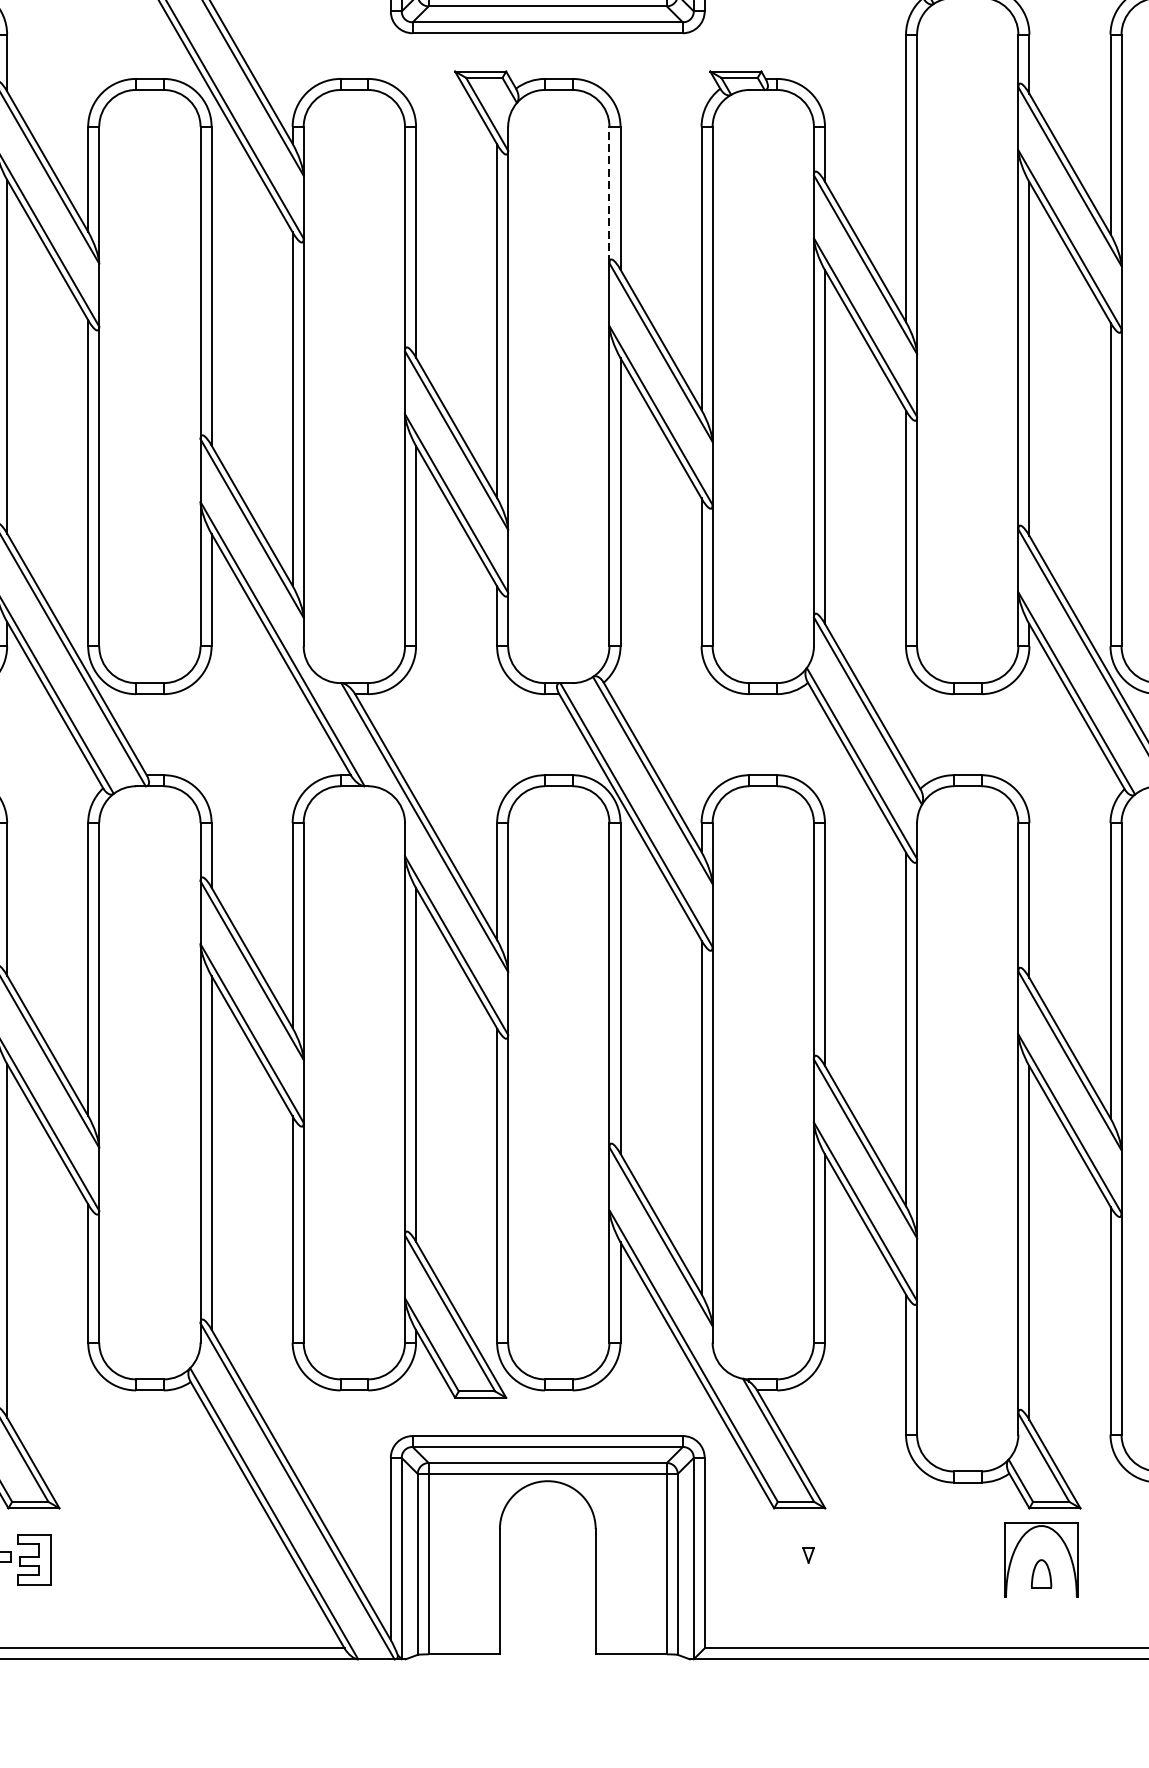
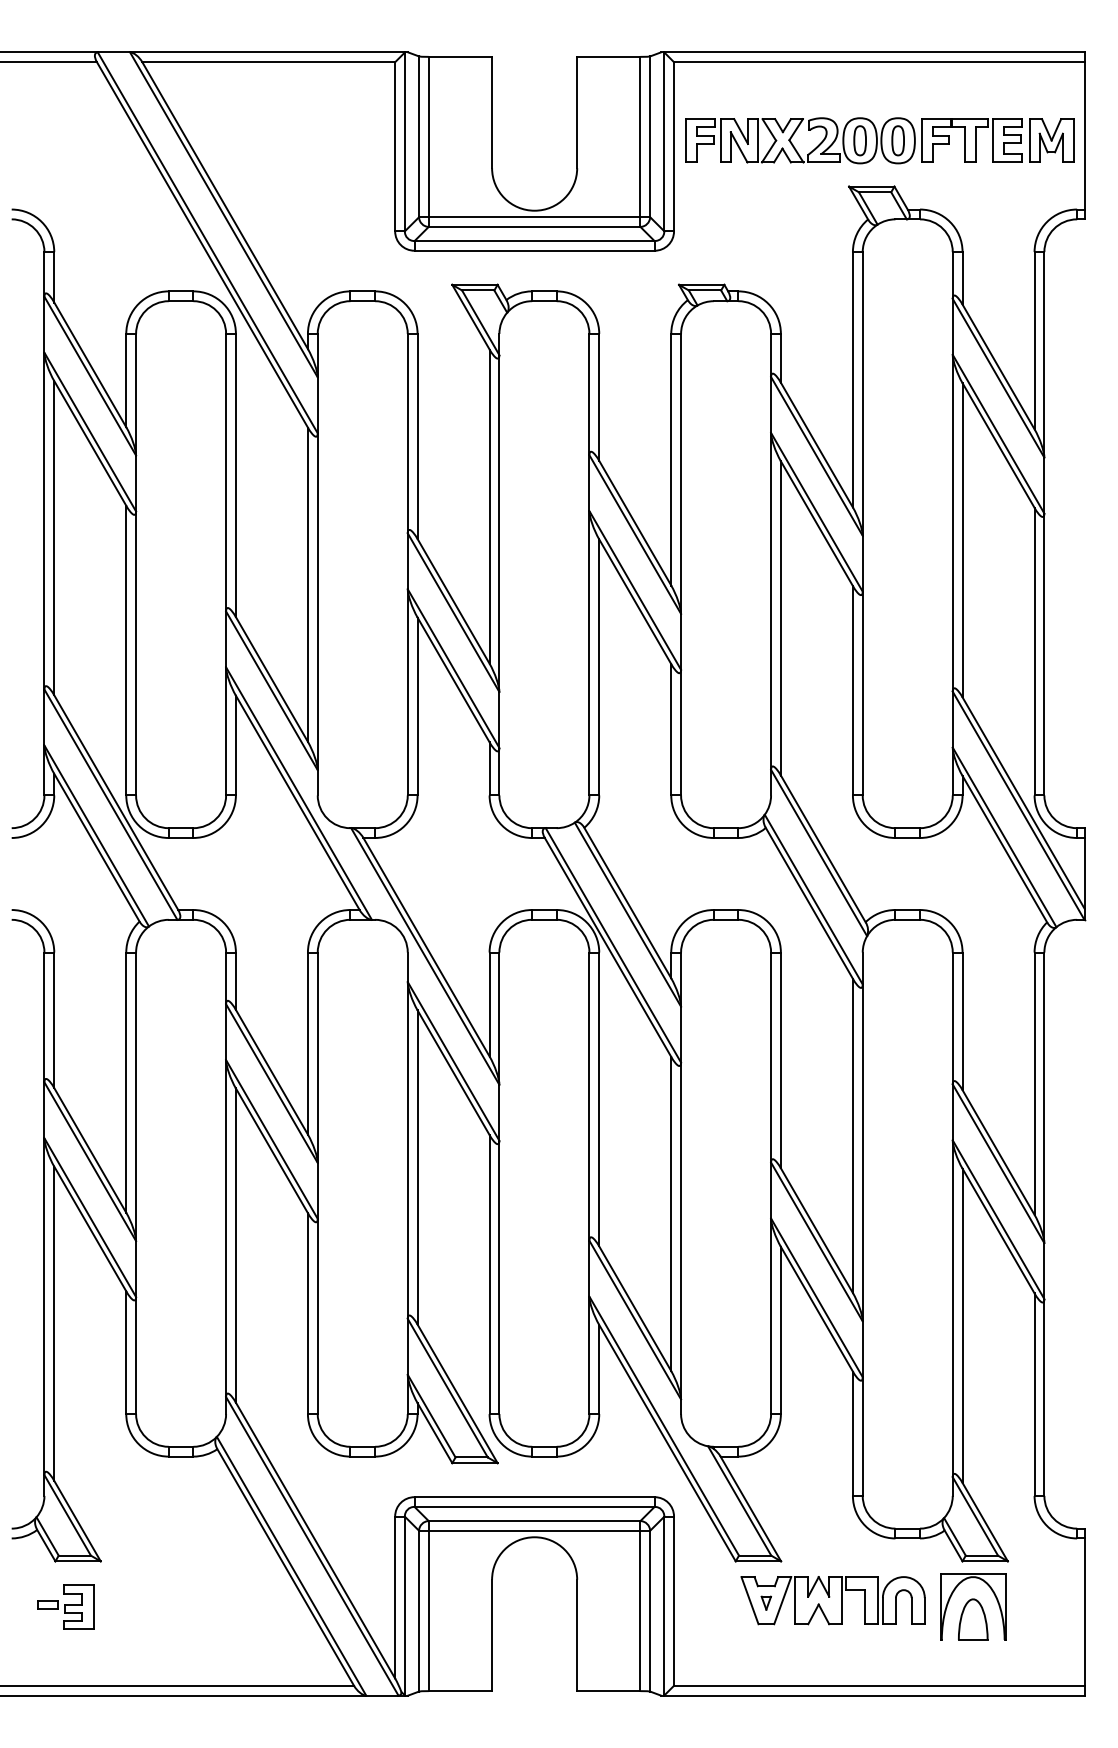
line: (609, 195) -> (589, 394), dashed -> solid
part: (883, 1552) -> (832, 1600), added
part: (1041, 1573) -> (973, 1619), size x1.67

